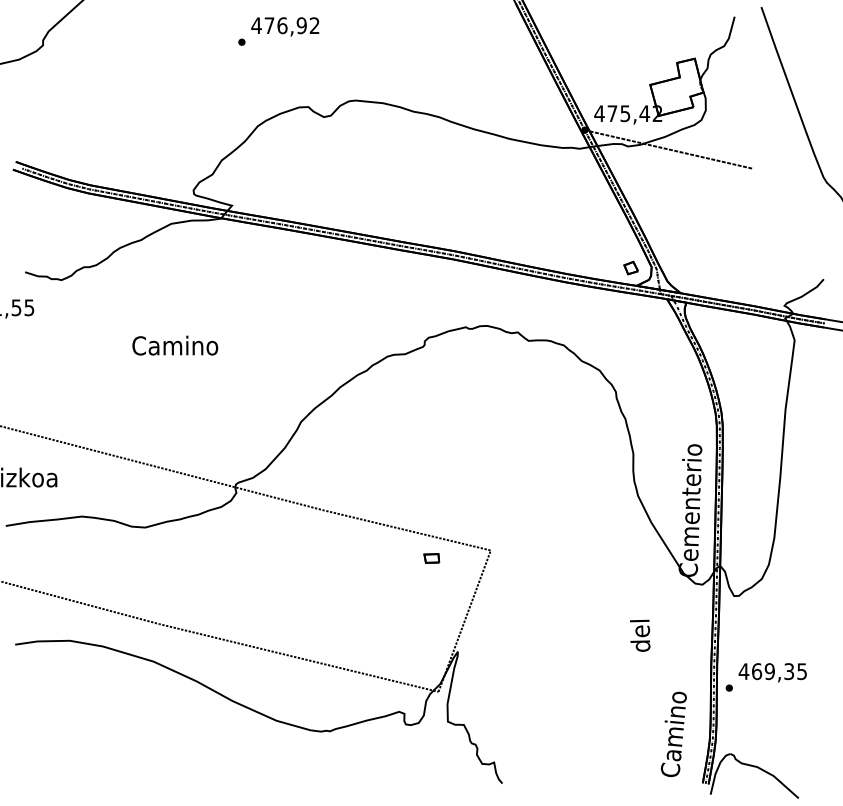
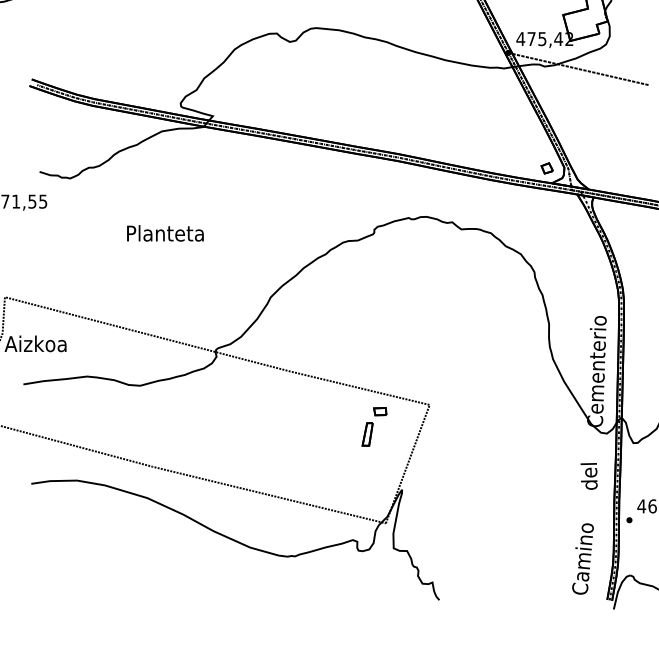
text: (175, 345) -> (165, 233), Camino -> Planteta
part: (416, 585) -> (367, 434), added
text: (640, 635) -> (589, 476), moved

